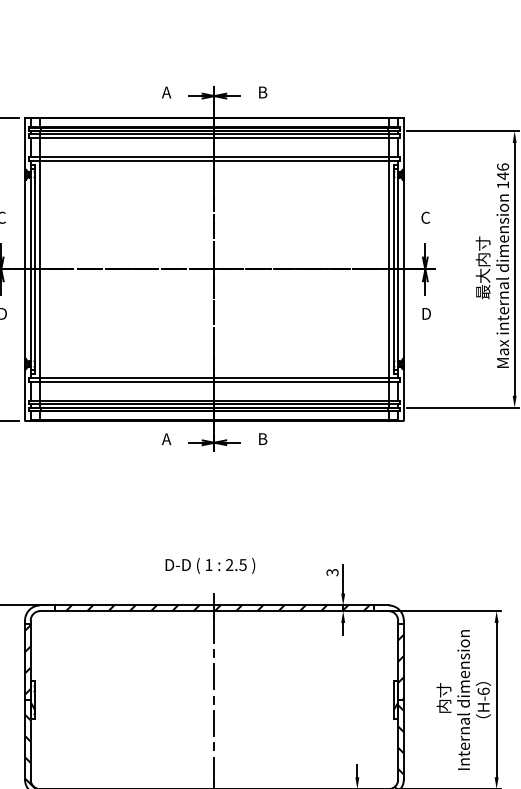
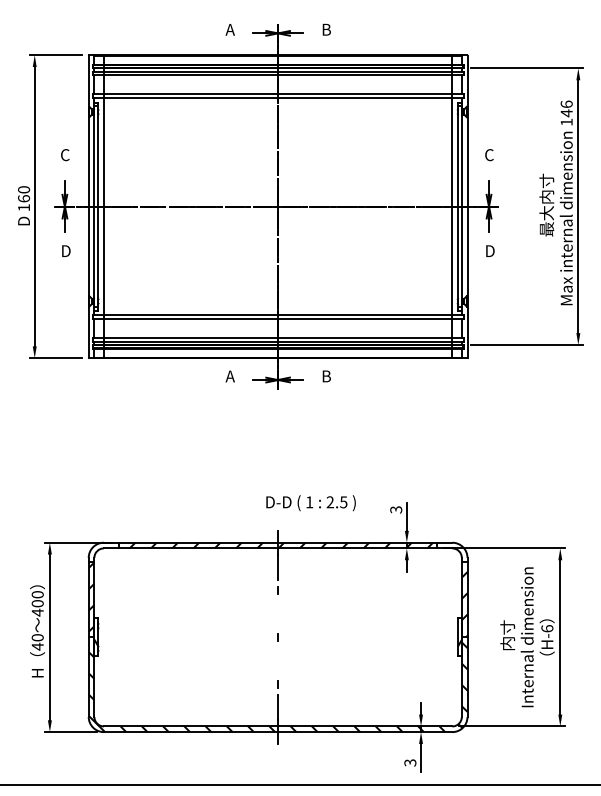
text: (209, 566) -> (310, 503), moved
line: (214, 676) -> (278, 613), removed
line: (214, 723) -> (278, 660), removed

